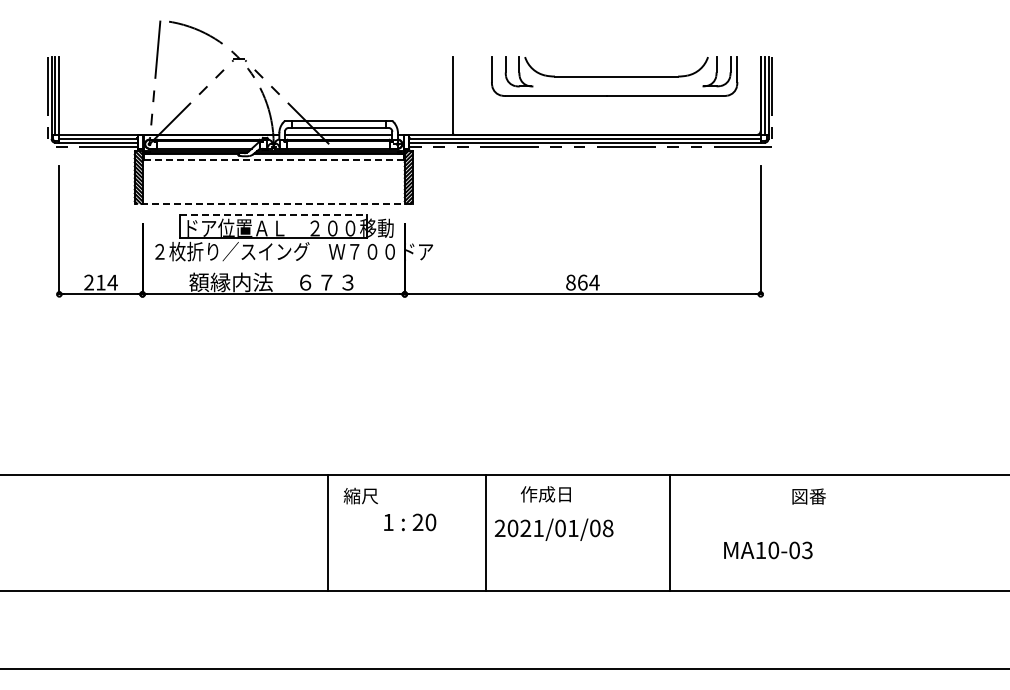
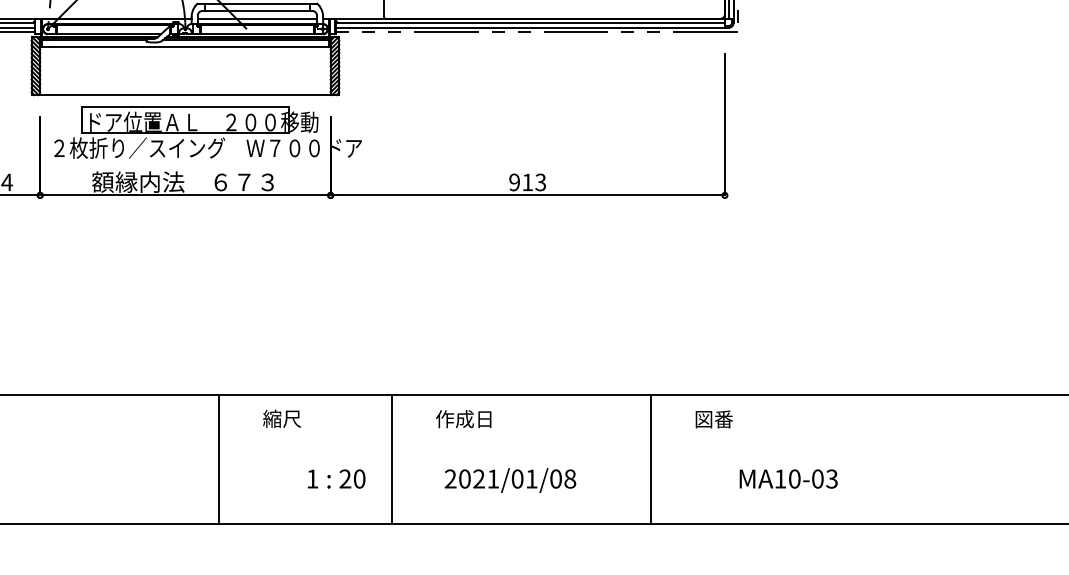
line: (273, 160) -> (185, 47), dashed -> solid
line: (273, 203) -> (185, 94), dashed -> solid
line: (273, 214) -> (185, 106), dashed -> solid
text: (582, 282) -> (527, 182), 864 -> 913
text: (545, 494) -> (463, 419), moved
text: (808, 496) -> (713, 419), moved
text: (410, 522) -> (336, 479), moved
text: (553, 529) -> (509, 480), moved
line: (328, 532) -> (219, 459), moved
line: (486, 532) -> (392, 459), moved
line: (669, 532) -> (650, 459), moved
text: (768, 550) -> (788, 479), moved

